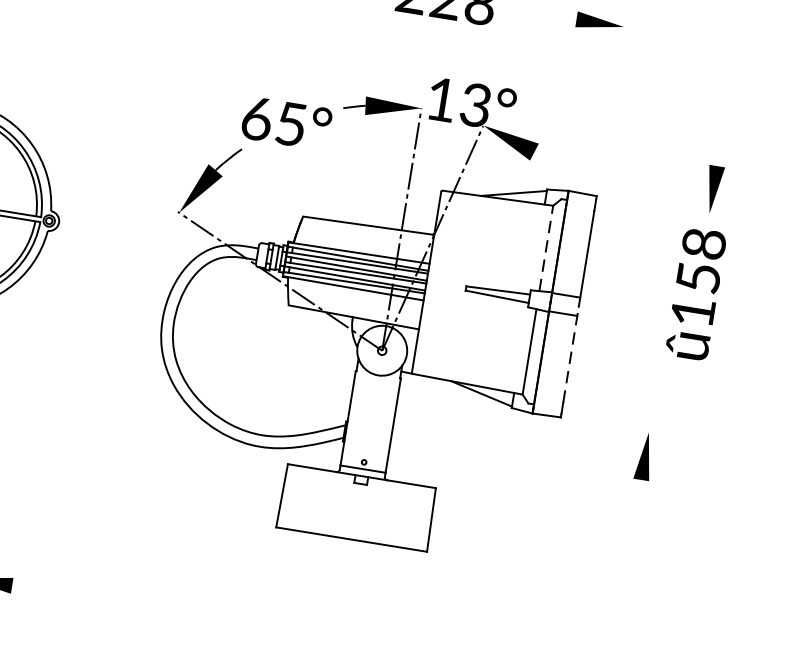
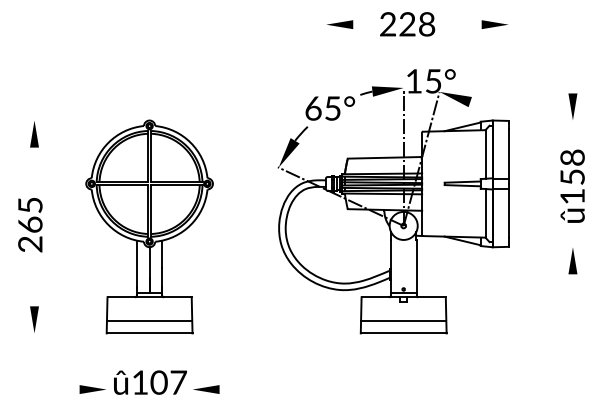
text: (475, 105) -> (433, 81), 13° -> 15°
line: (546, 246) -> (485, 153), dashed -> solid
text: (696, 292) -> (572, 185), moved
line: (570, 353) -> (508, 210), dashed -> solid
part: (644, 457) -> (572, 261), moved
line: (354, 516) -> (403, 320), added

